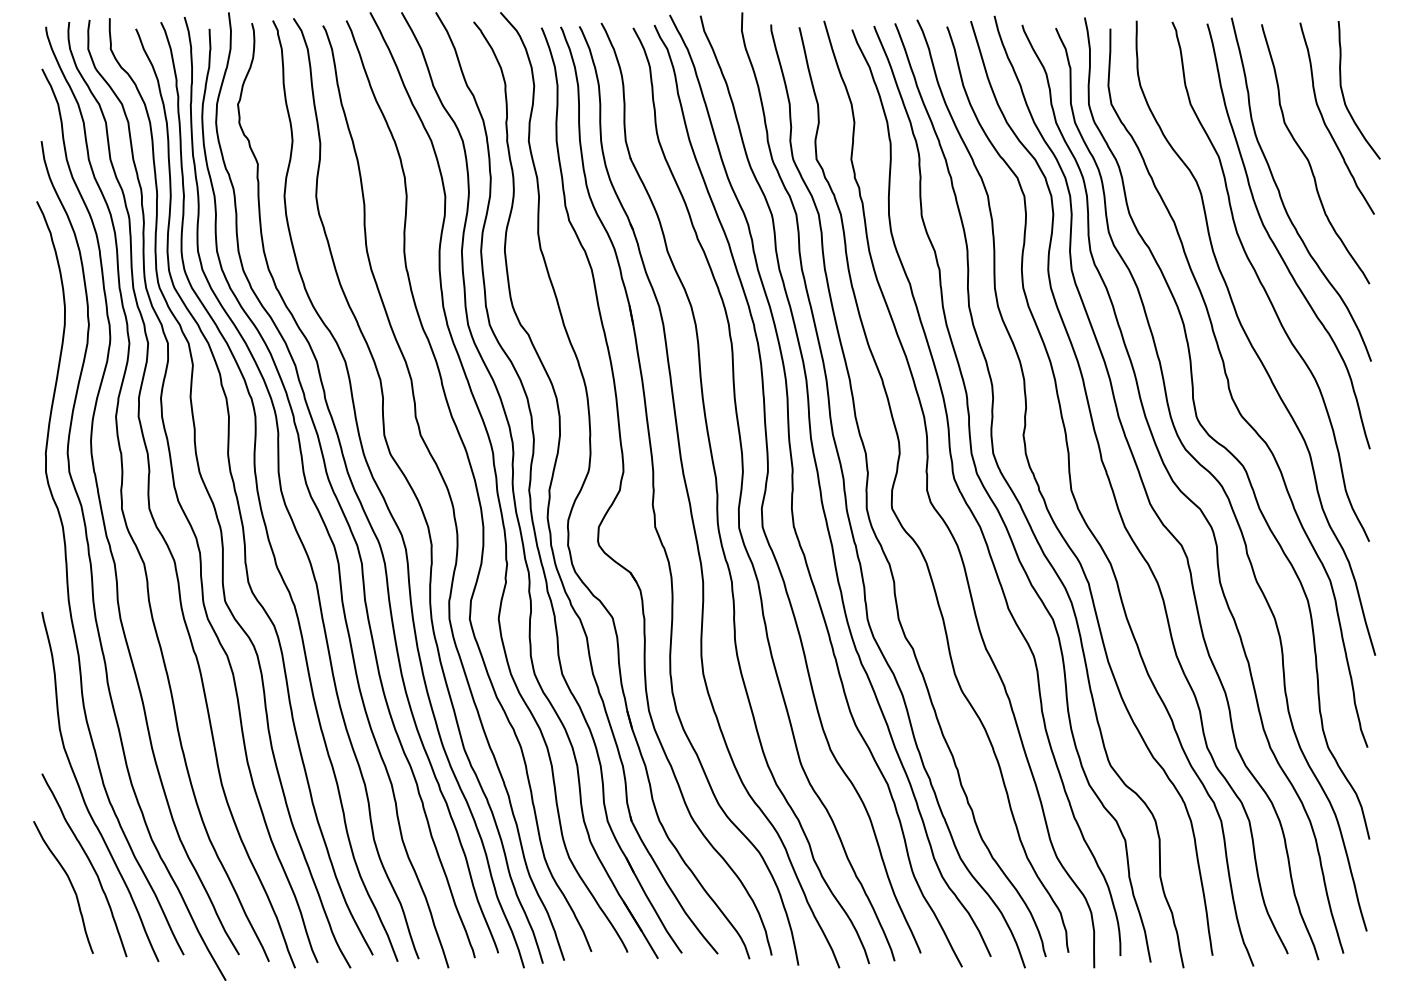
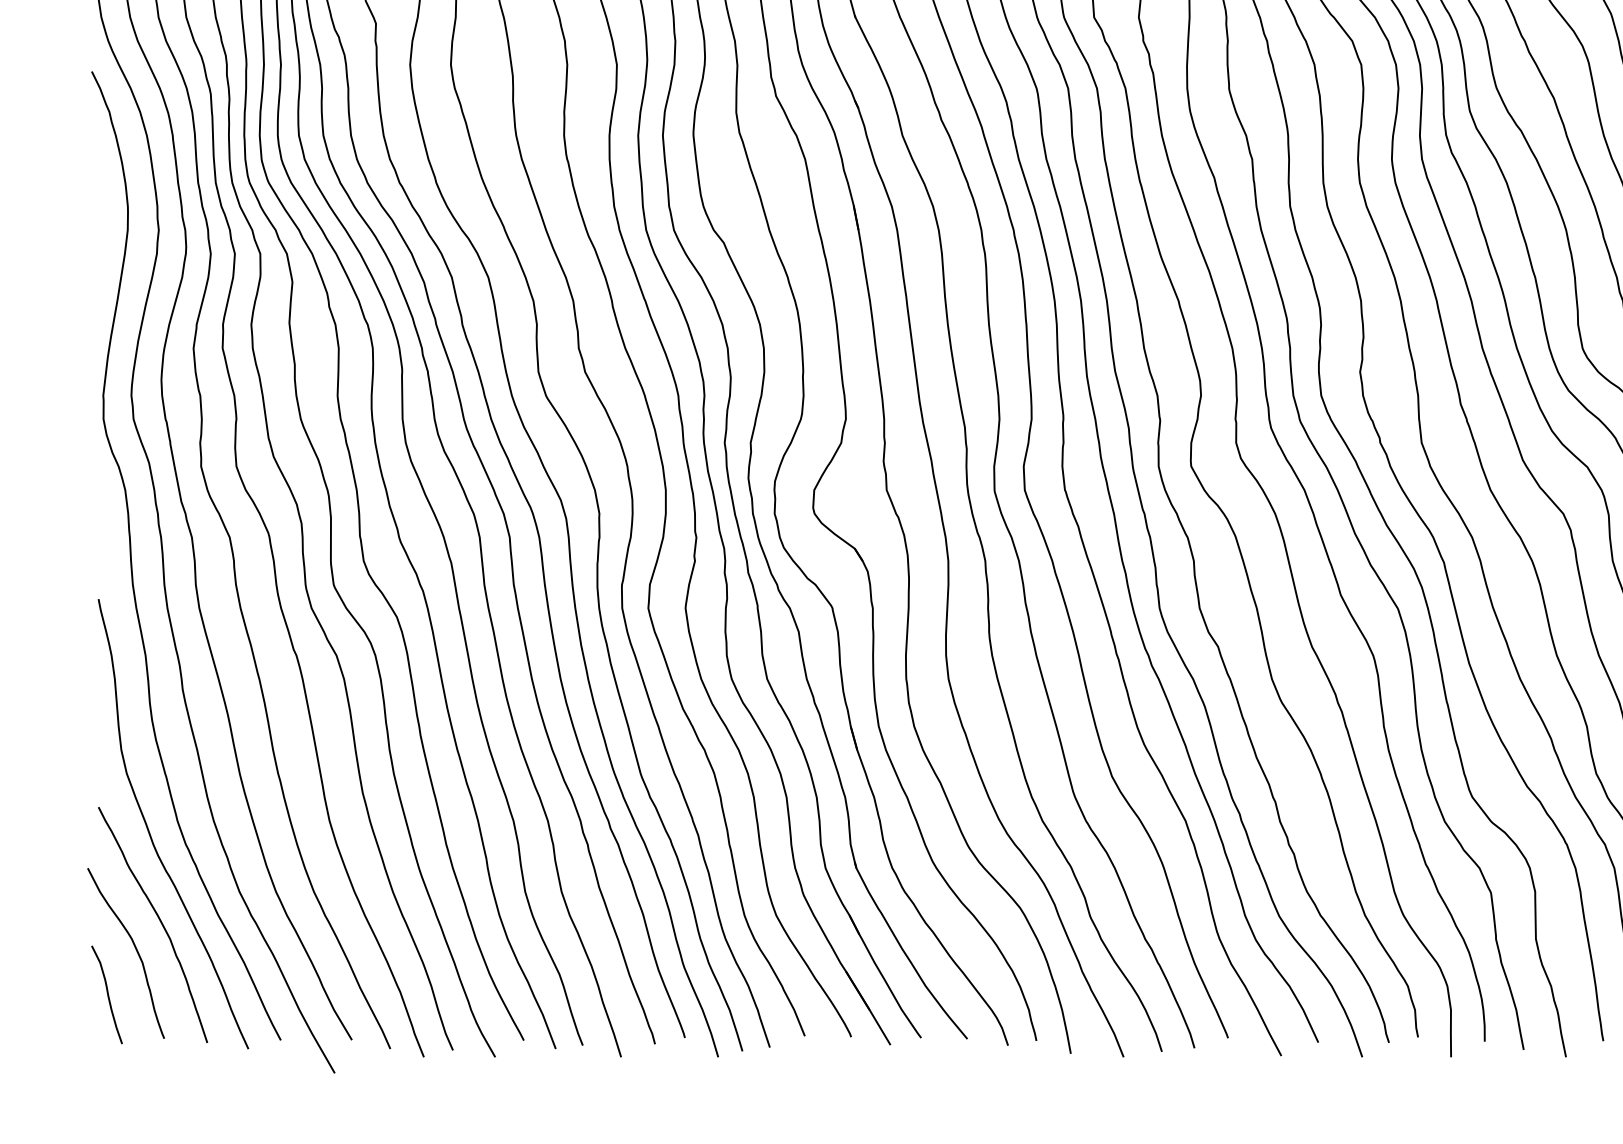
curve: (48, 919) -> (106, 994), added

